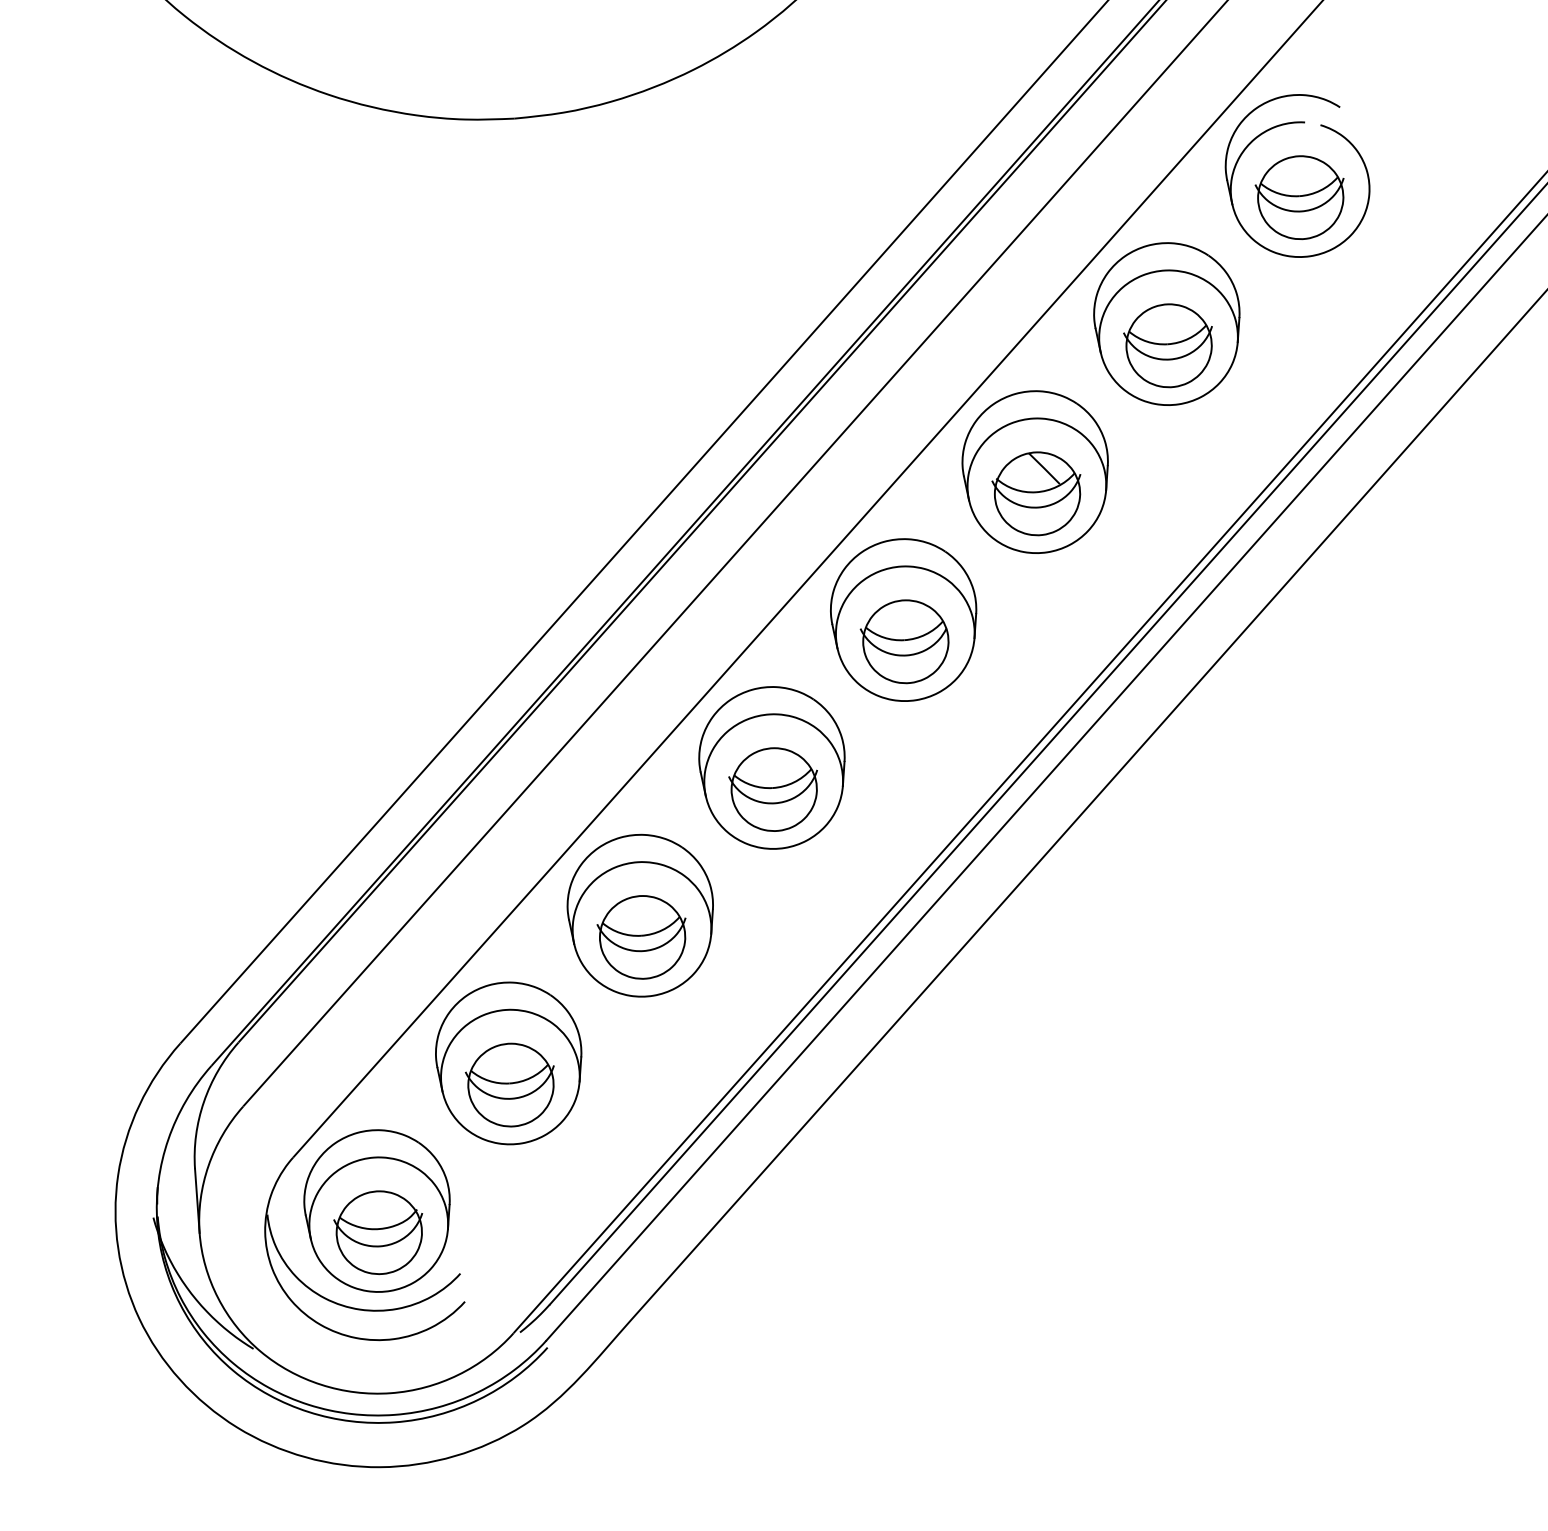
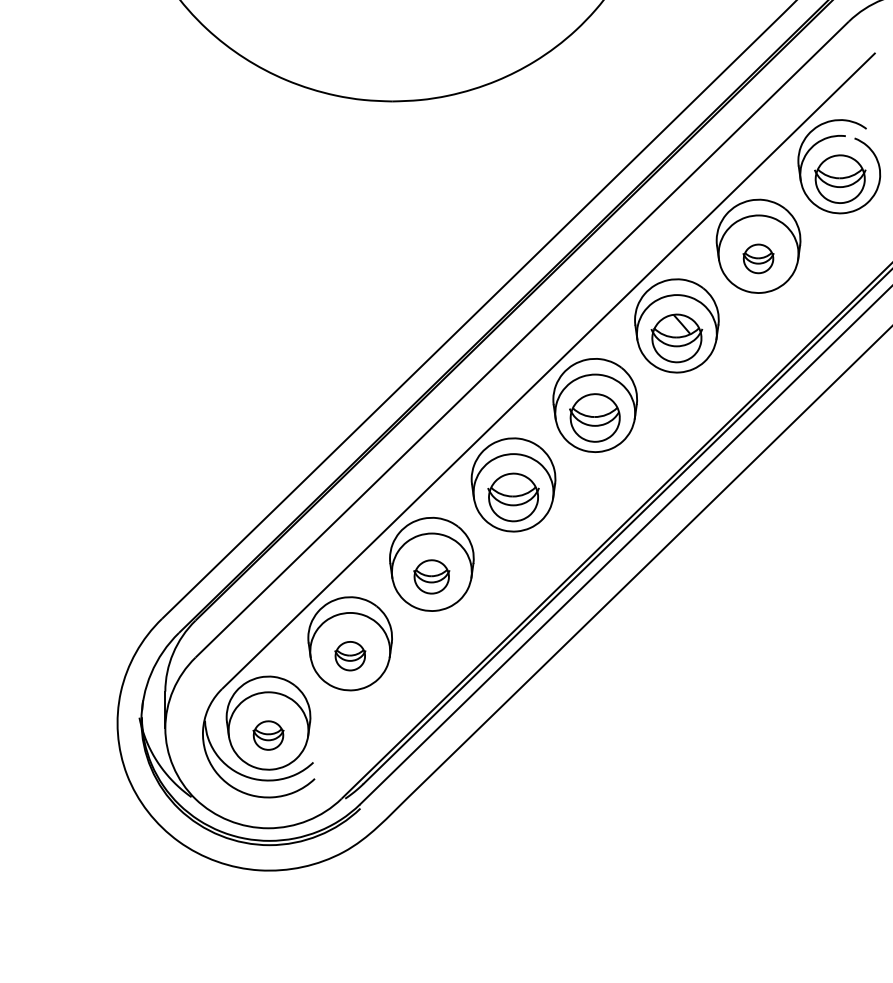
part: (1168, 345) -> (758, 258), size x0.6
part: (641, 936) -> (431, 576), size x0.7
part: (511, 1083) -> (350, 655), size x0.6
part: (379, 1232) -> (268, 735), size x0.6

